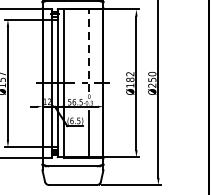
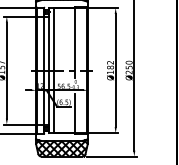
line: (88, 50) -> (75, 42), dashed -> solid
hatch: (72, 174) -> (61, 147), added

